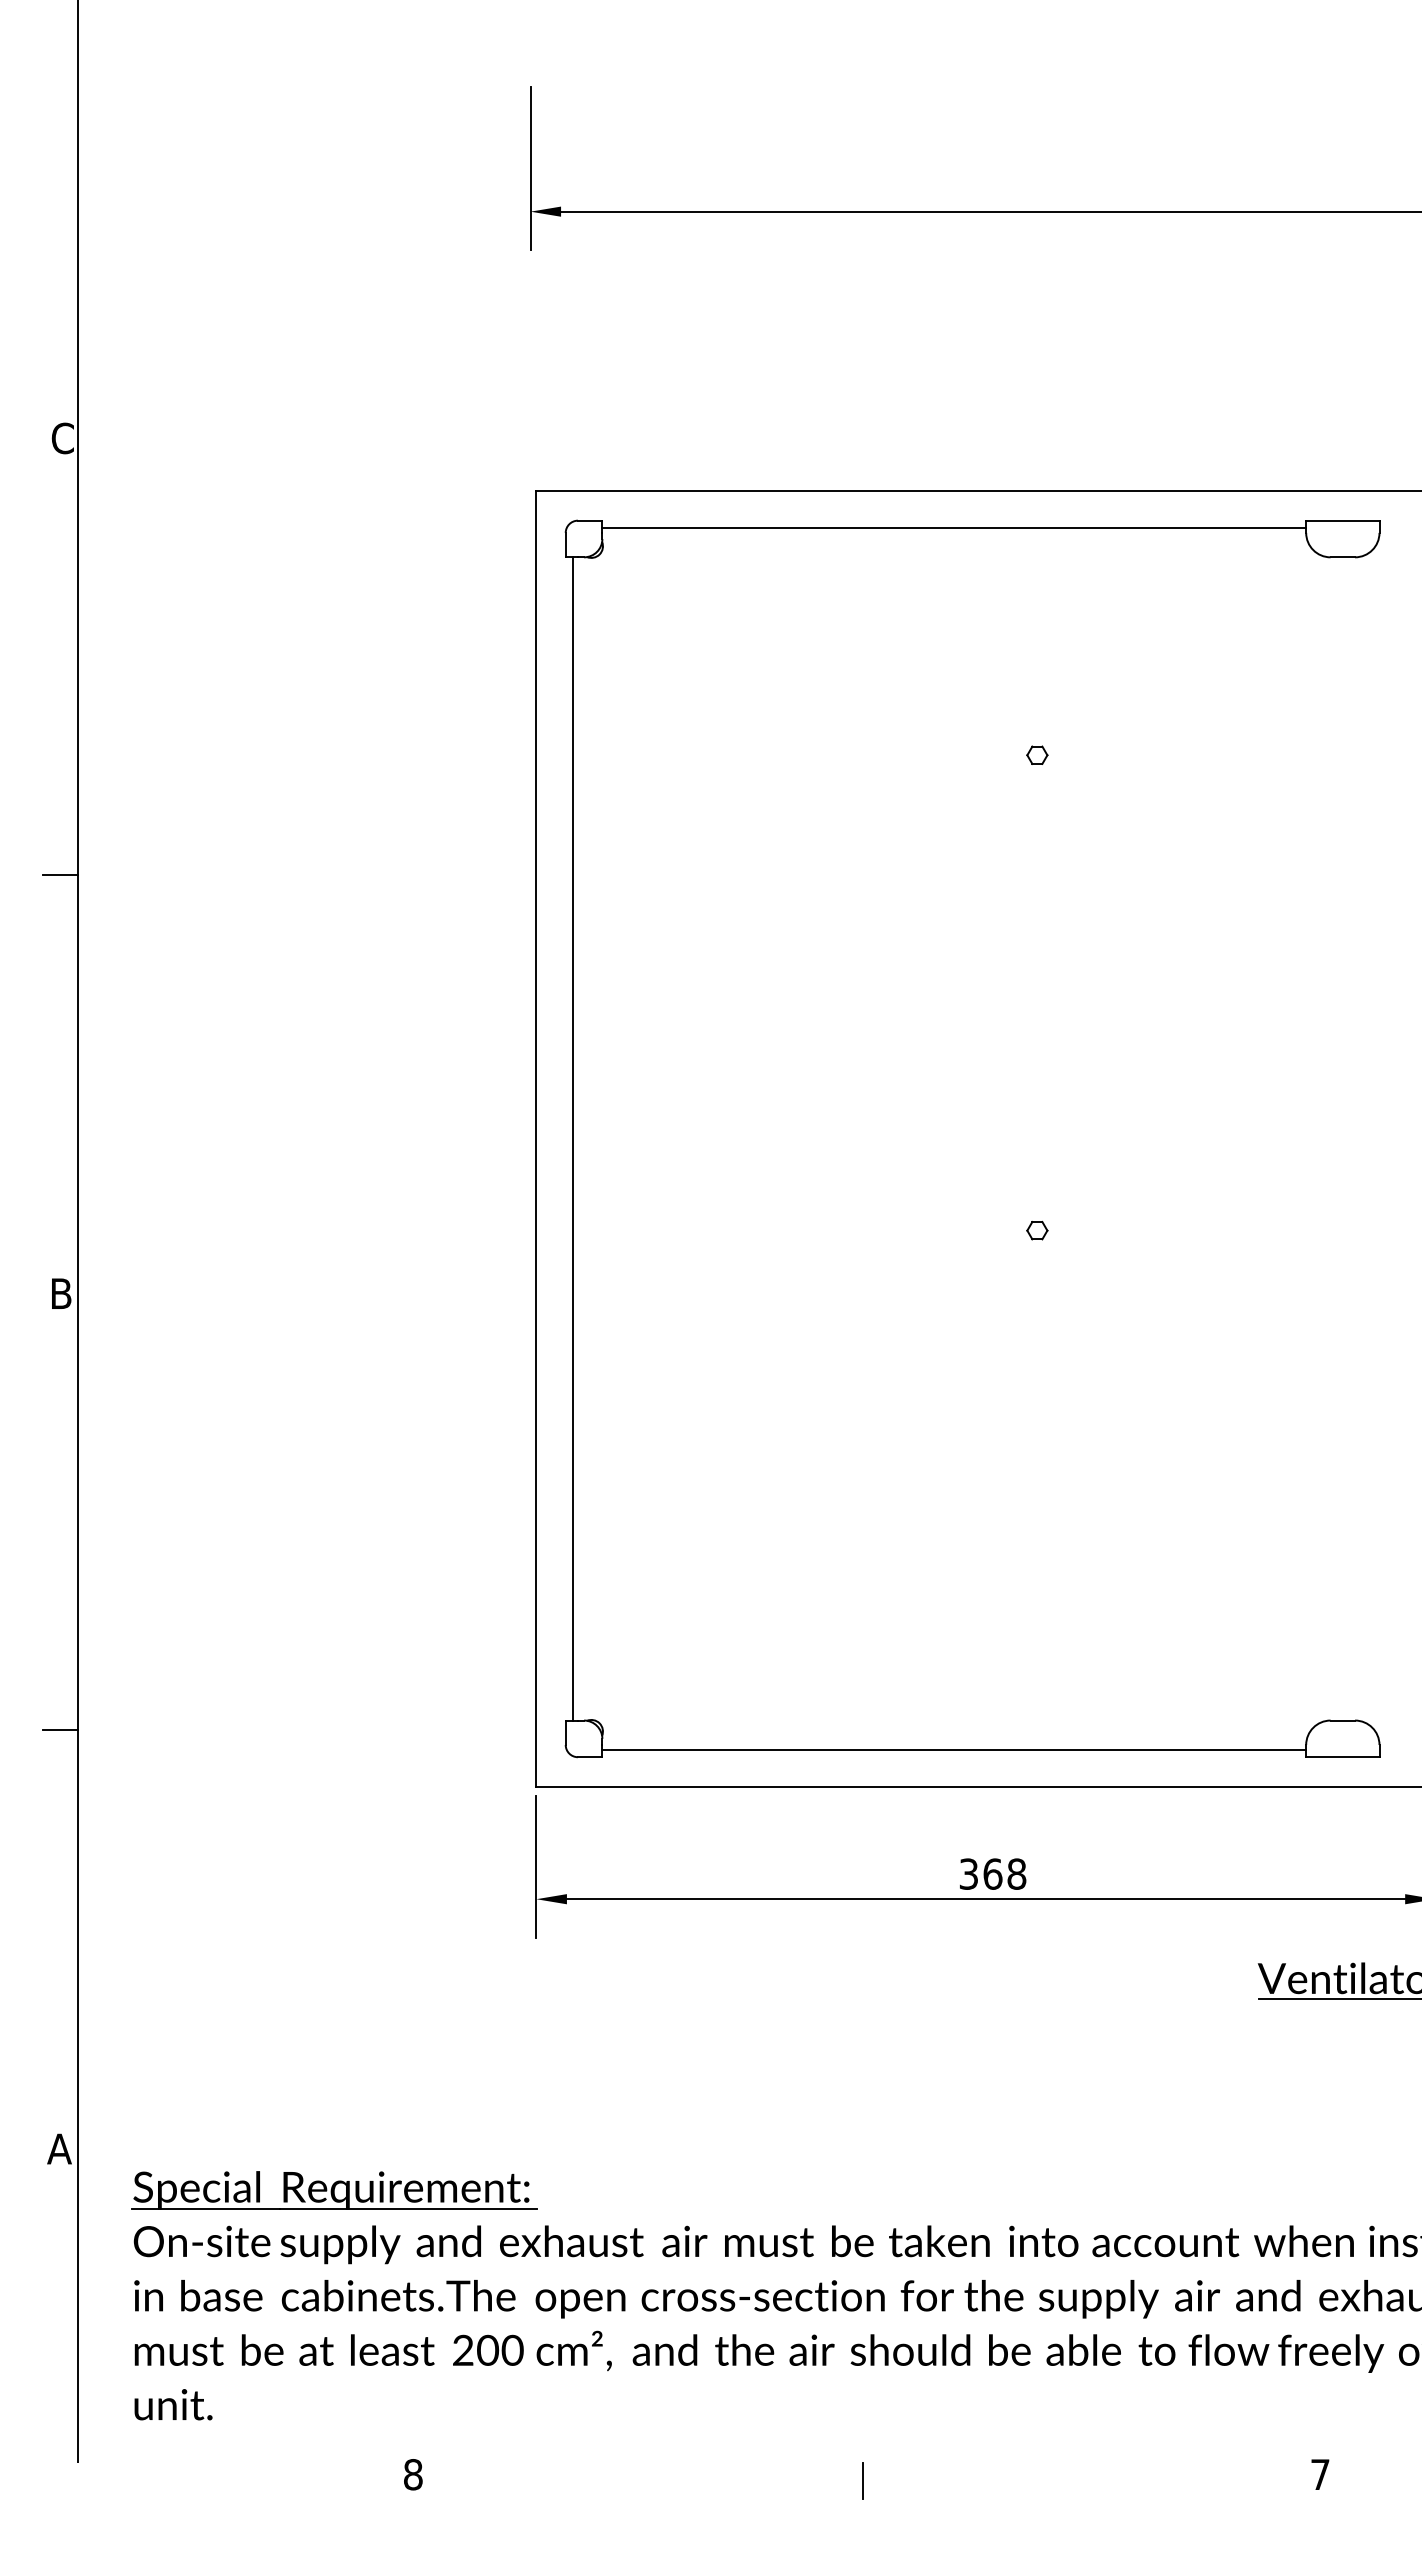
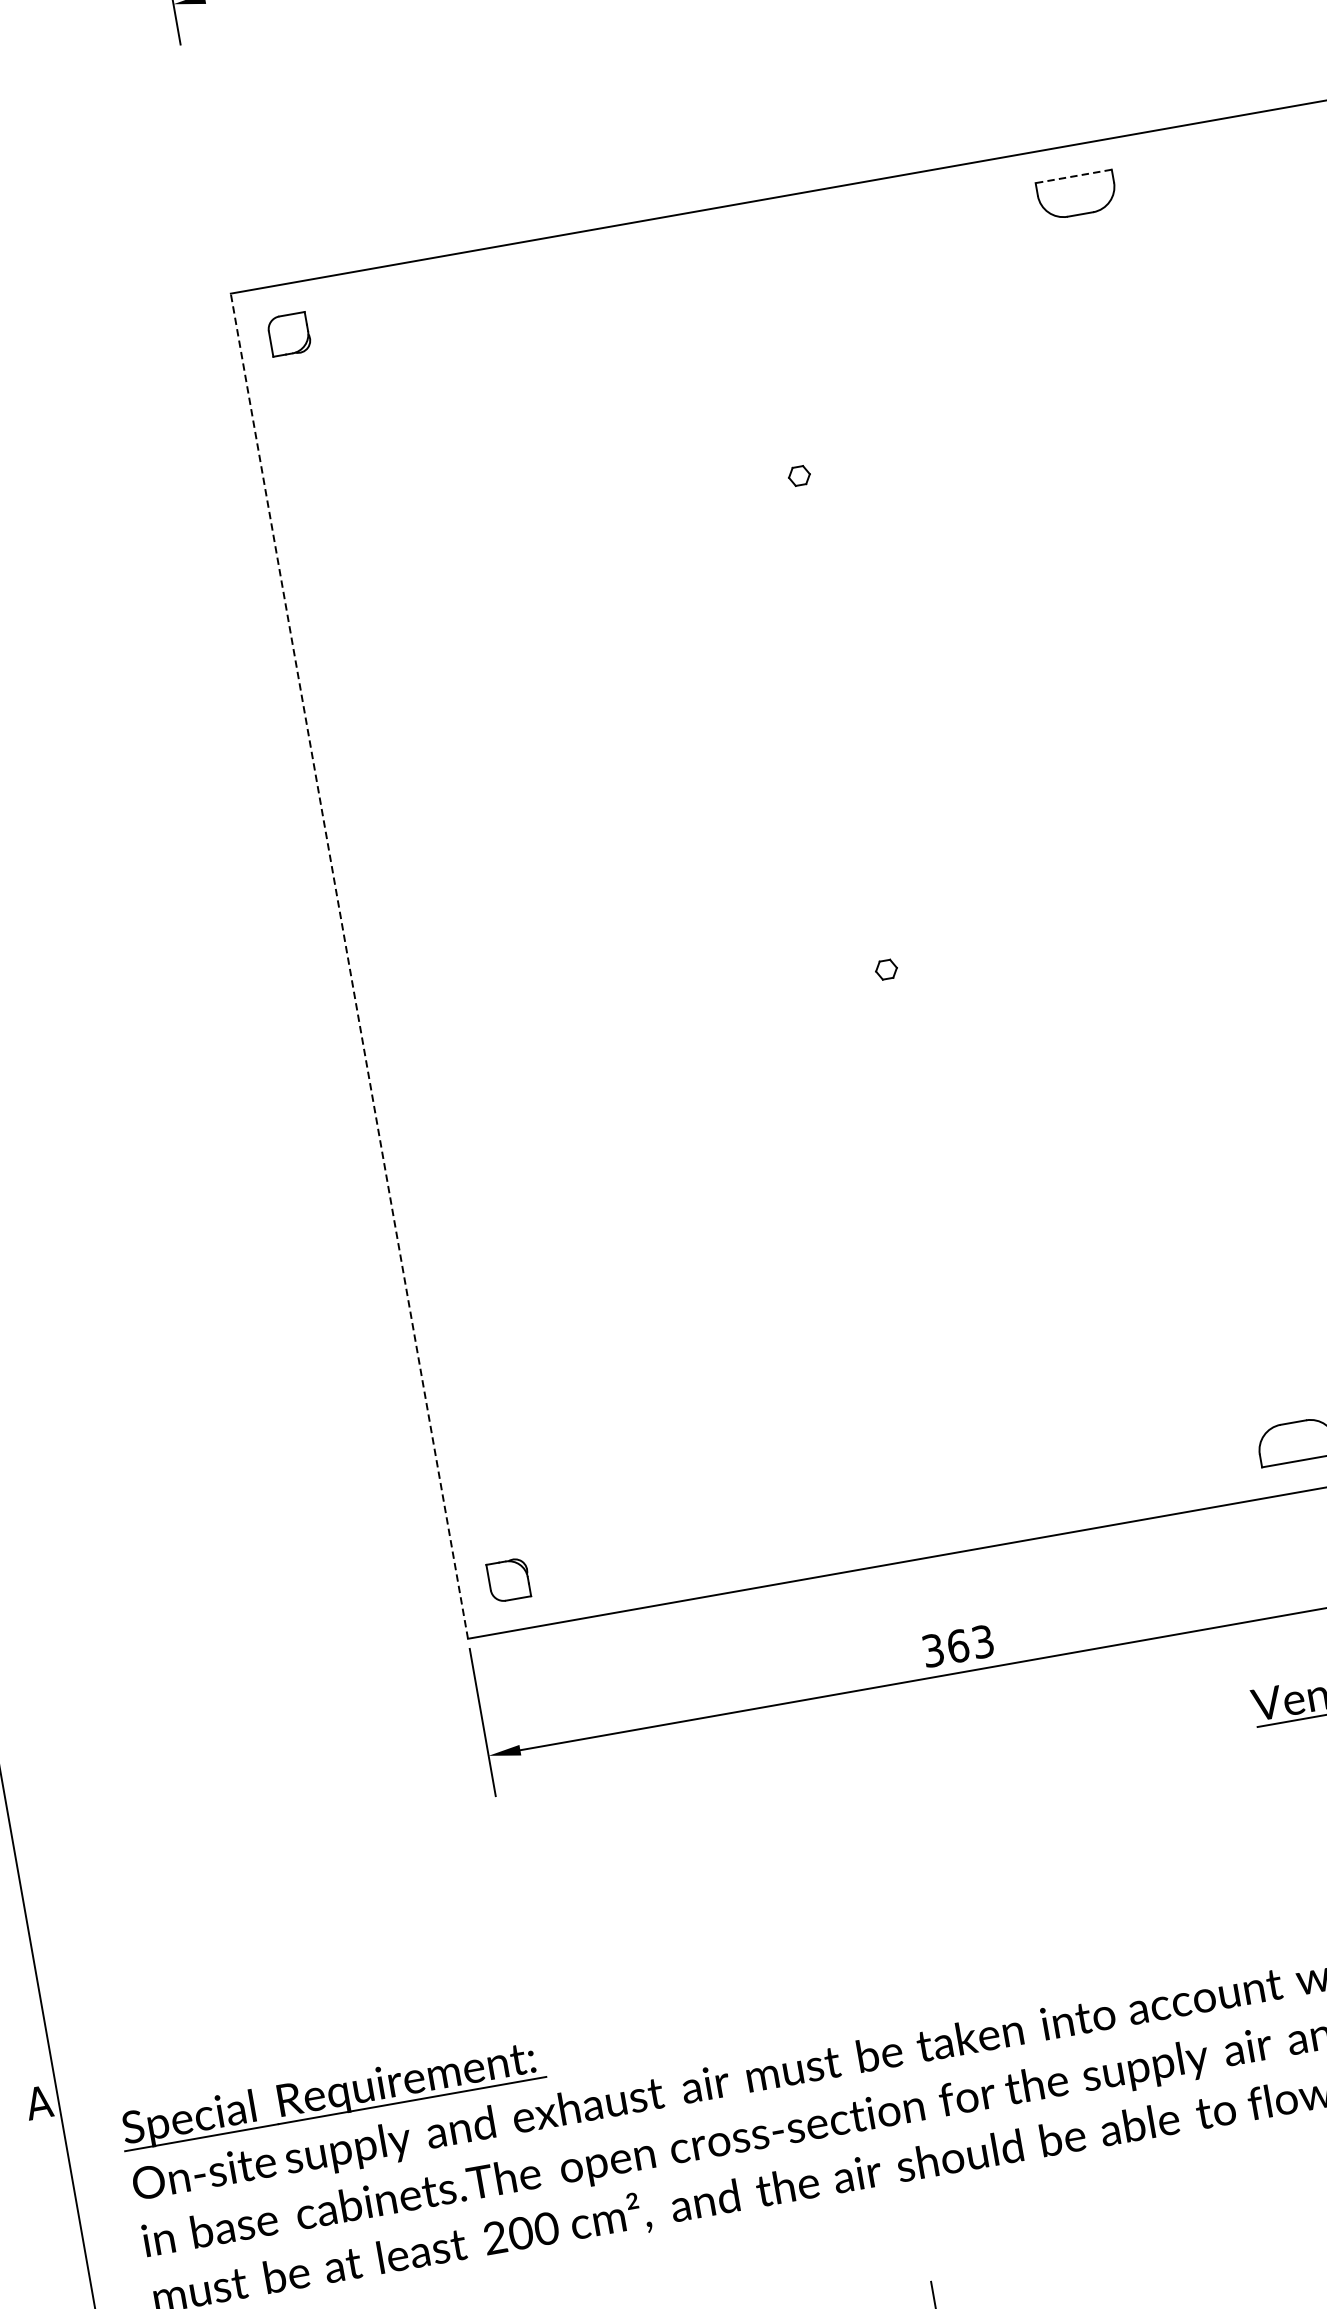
line: (1342, 520) -> (1073, 176), solid -> dashed
line: (954, 528) -> (671, 255), removed
line: (536, 1138) -> (349, 965), solid -> dashed
line: (573, 1138) -> (387, 958), removed
line: (954, 1749) -> (895, 1523), removed
text: (1016, 1873) -> (982, 1641), 368 -> 363

